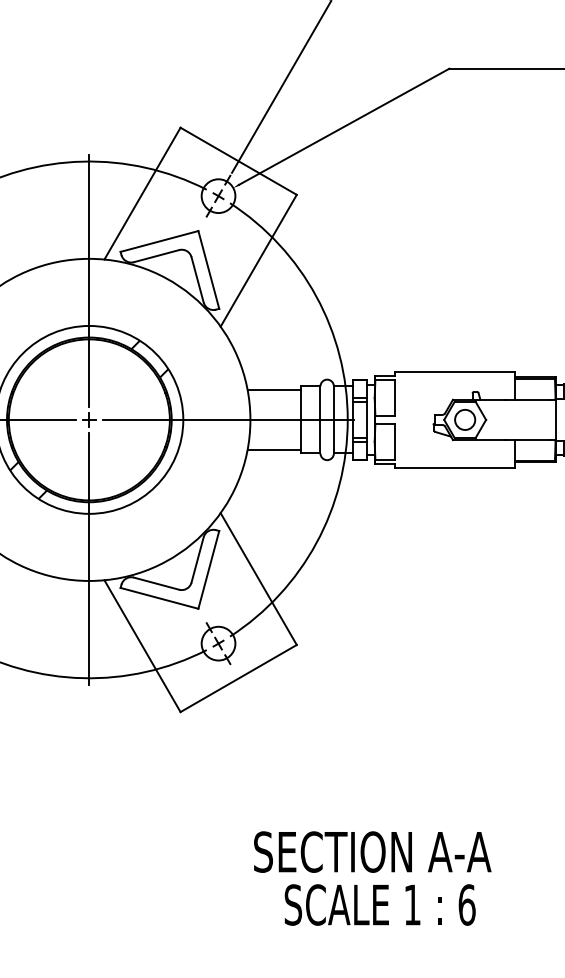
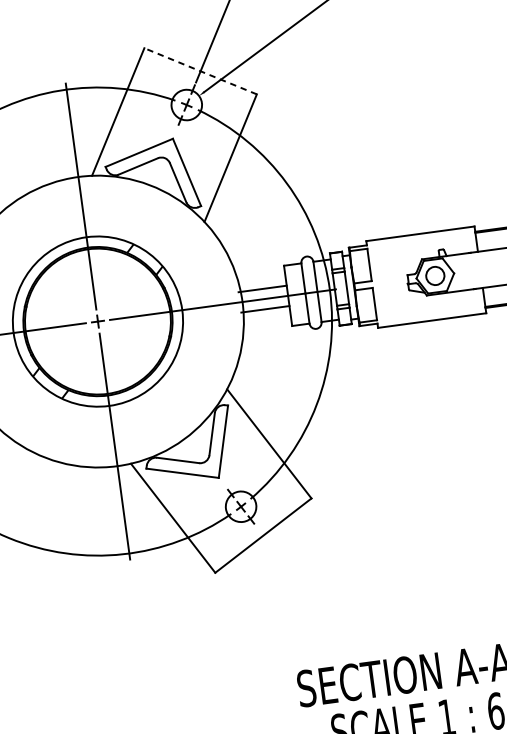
line: (238, 161) -> (200, 71), solid -> dashed
line: (274, 389) -> (262, 288), moved
line: (274, 450) -> (265, 309), moved

